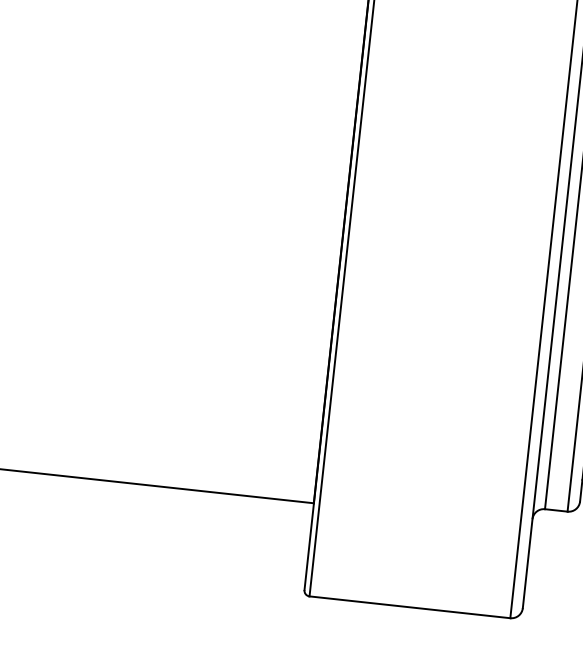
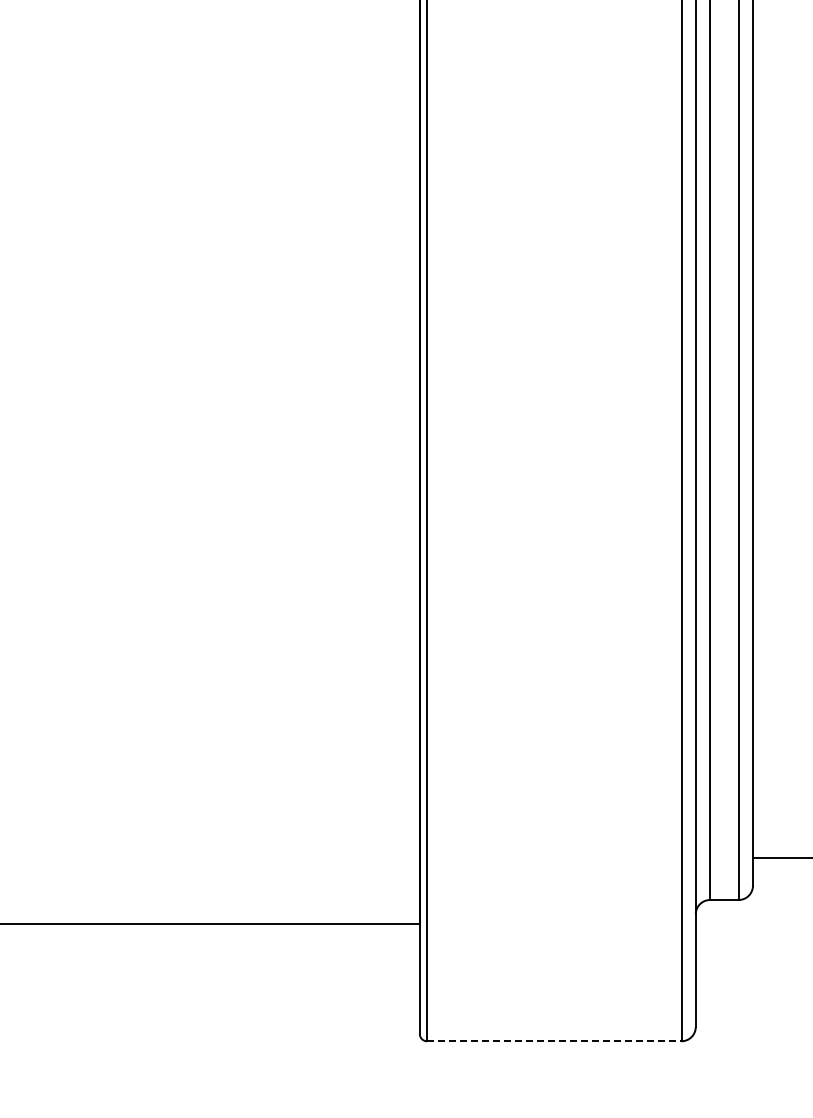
line: (410, 607) -> (554, 1041), solid -> dashed

